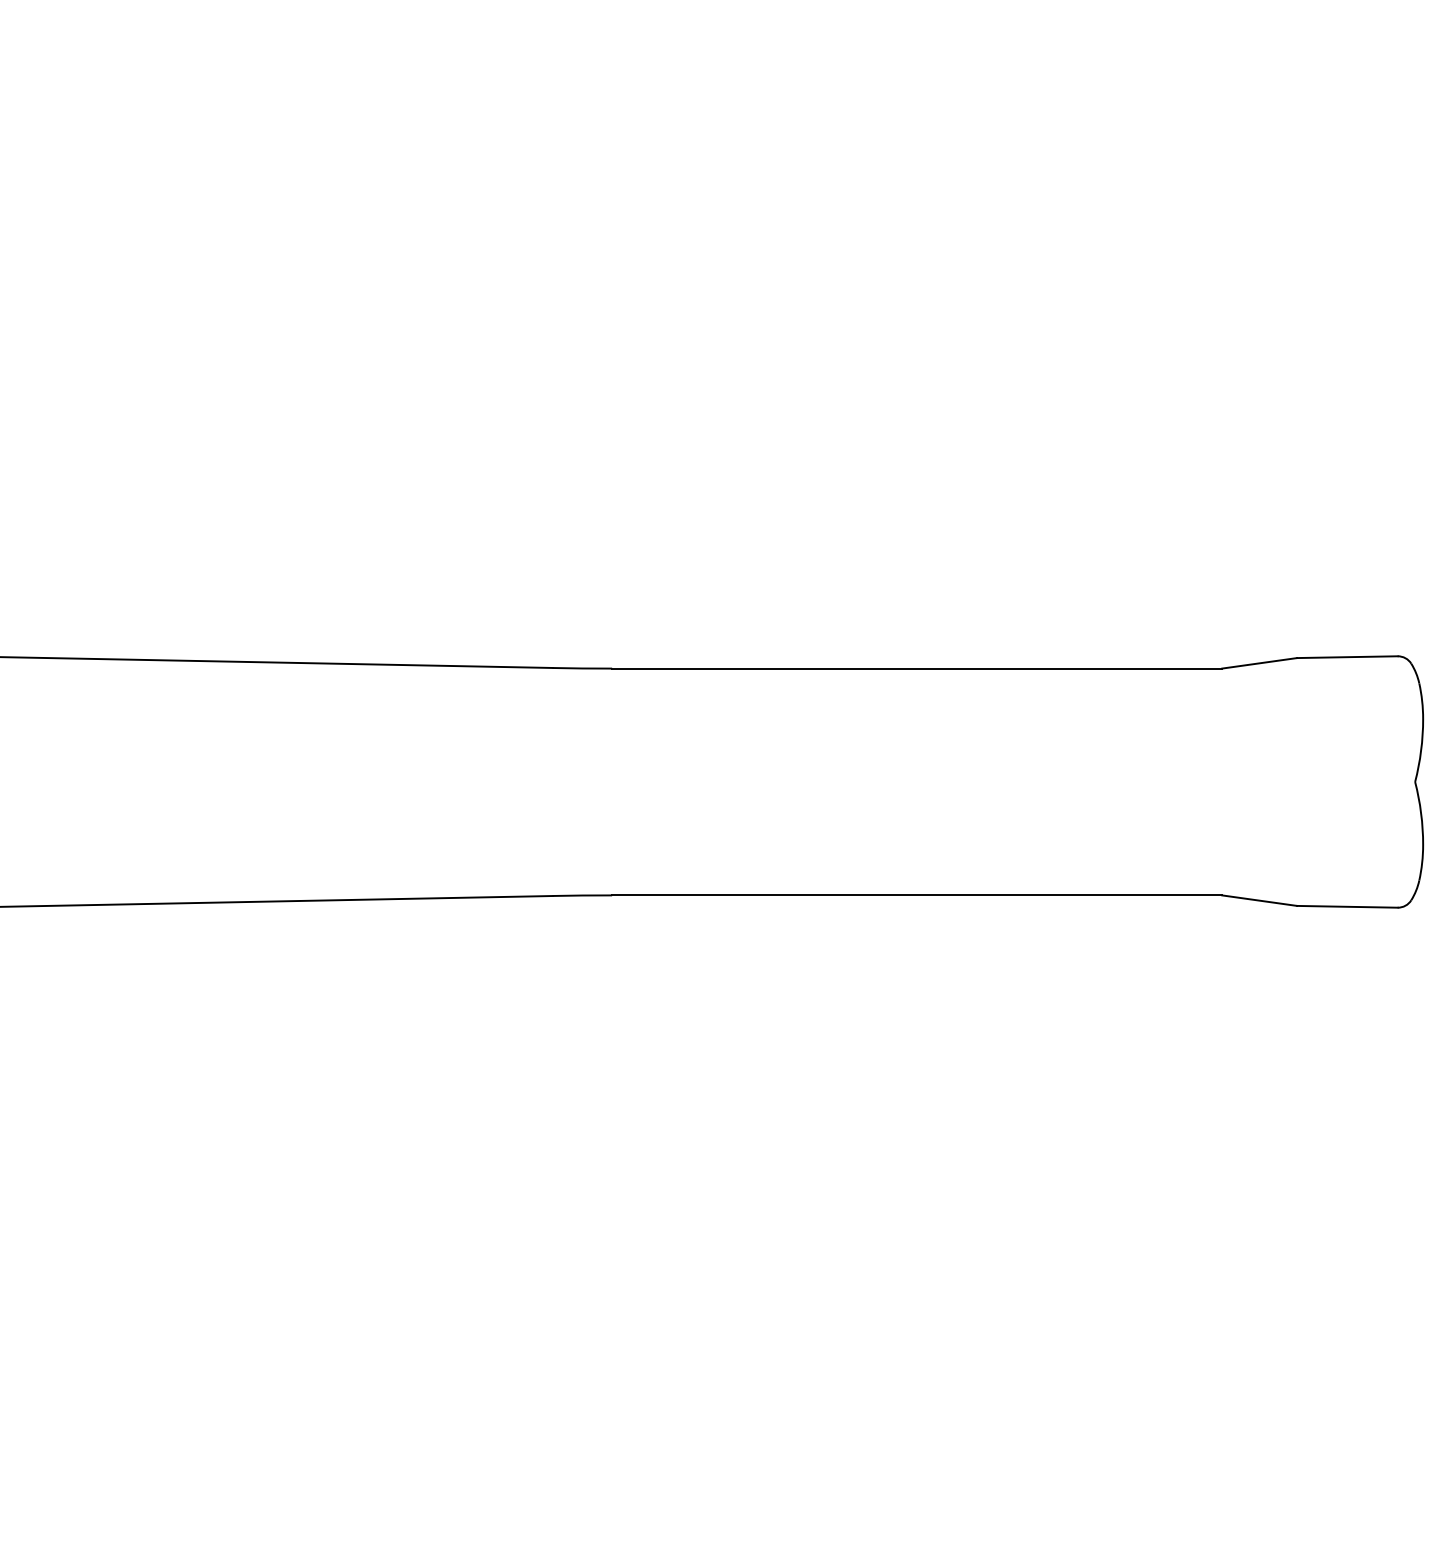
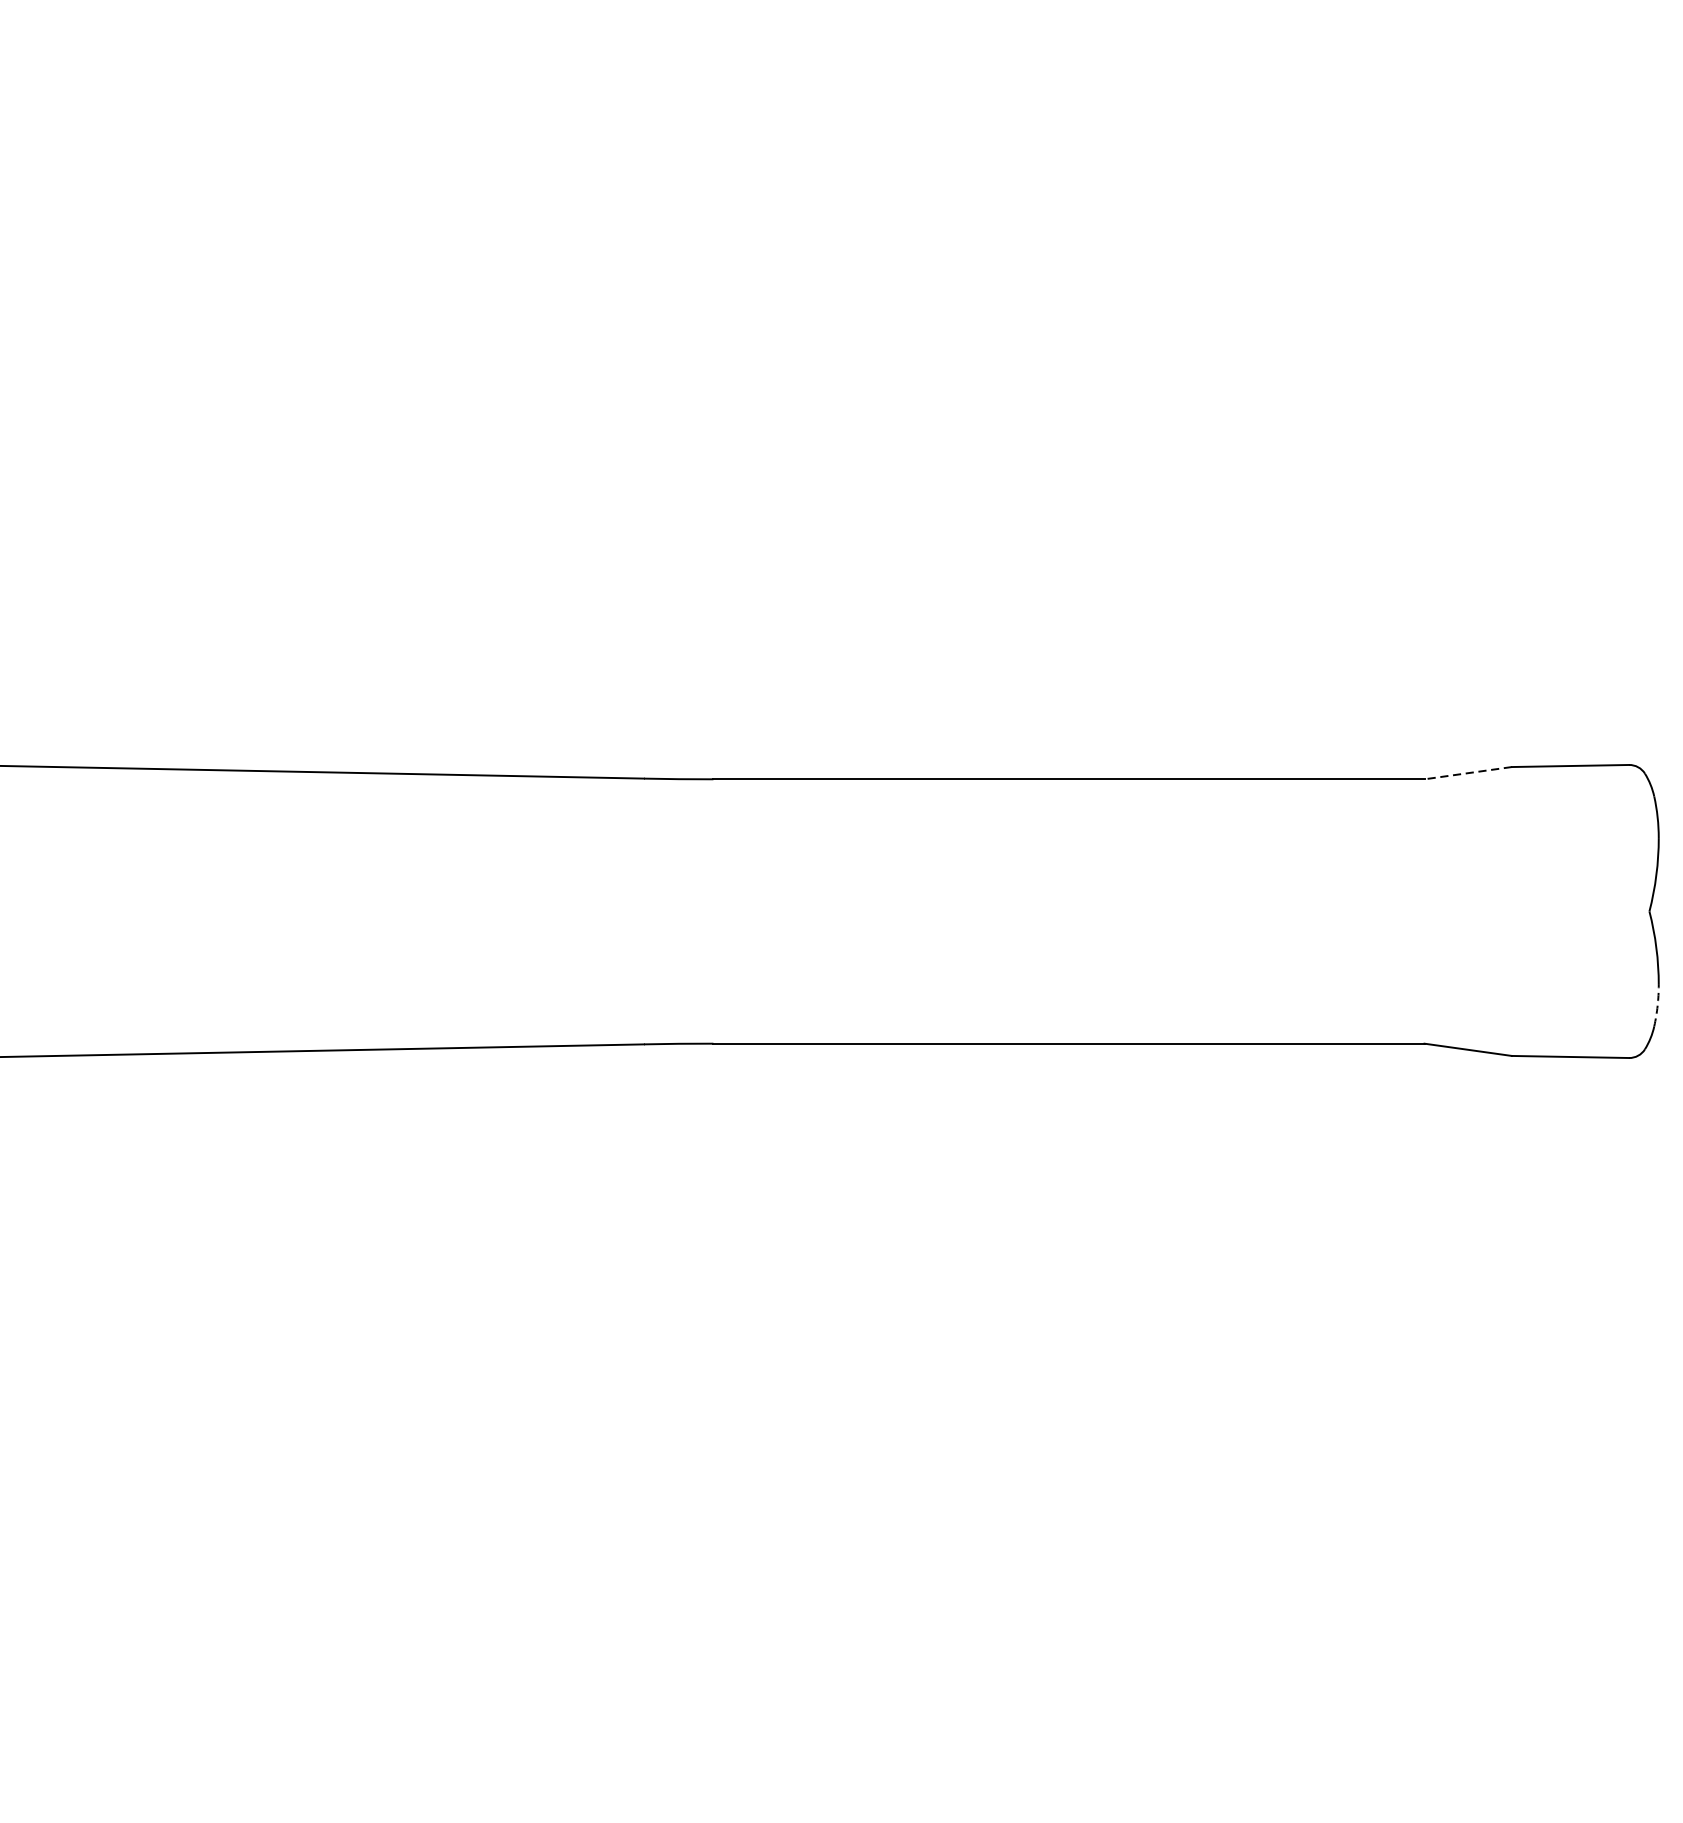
line: (1259, 663) -> (1468, 773), solid -> dashed
arc: (1422, 862) -> (1658, 1005), solid -> dashed

